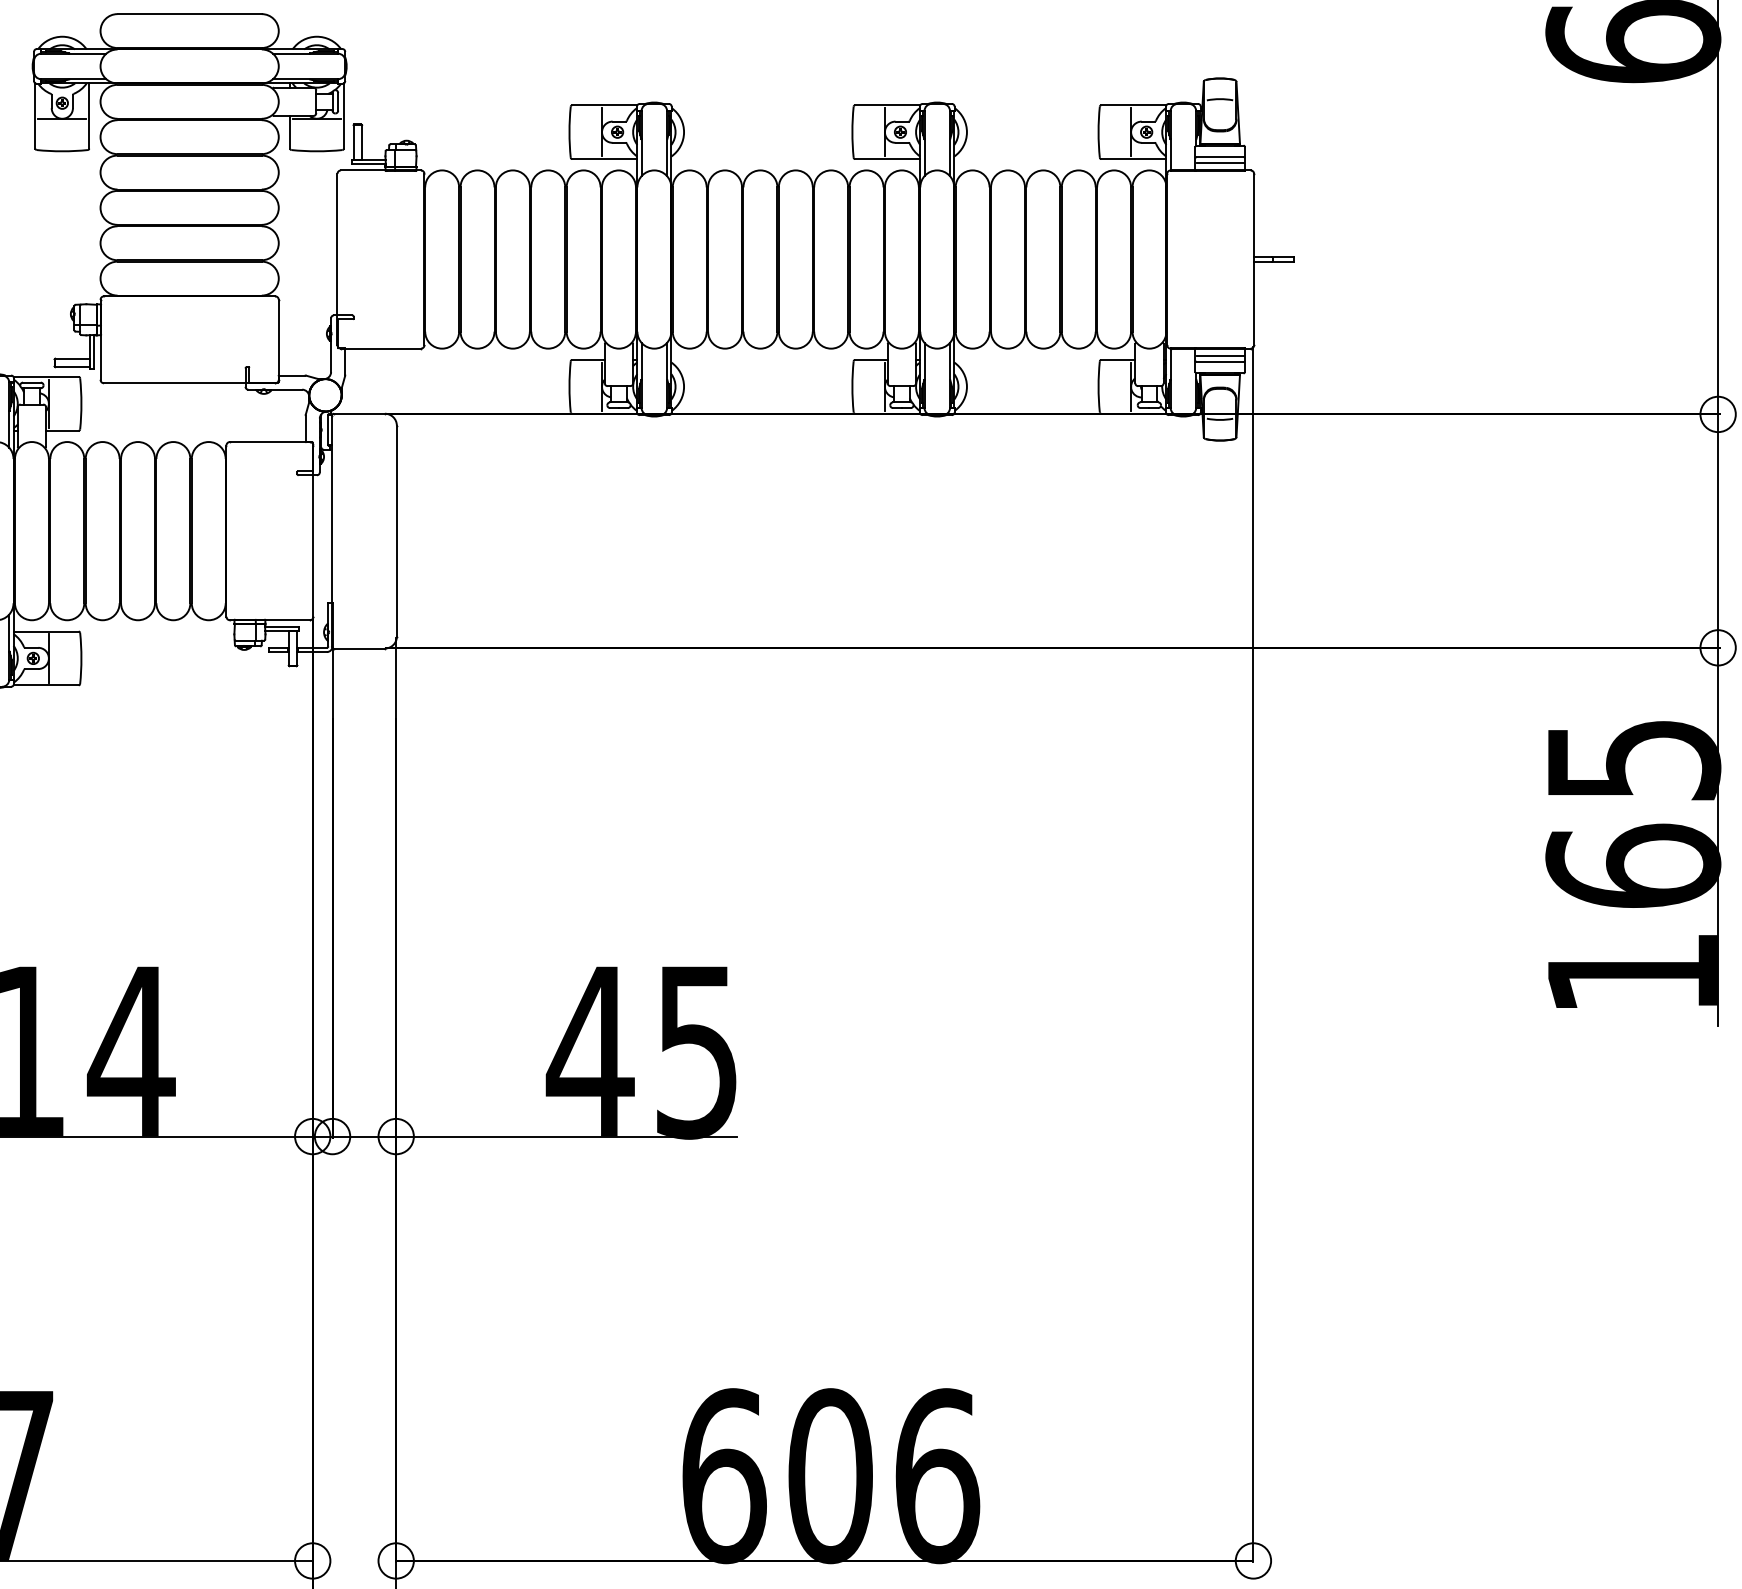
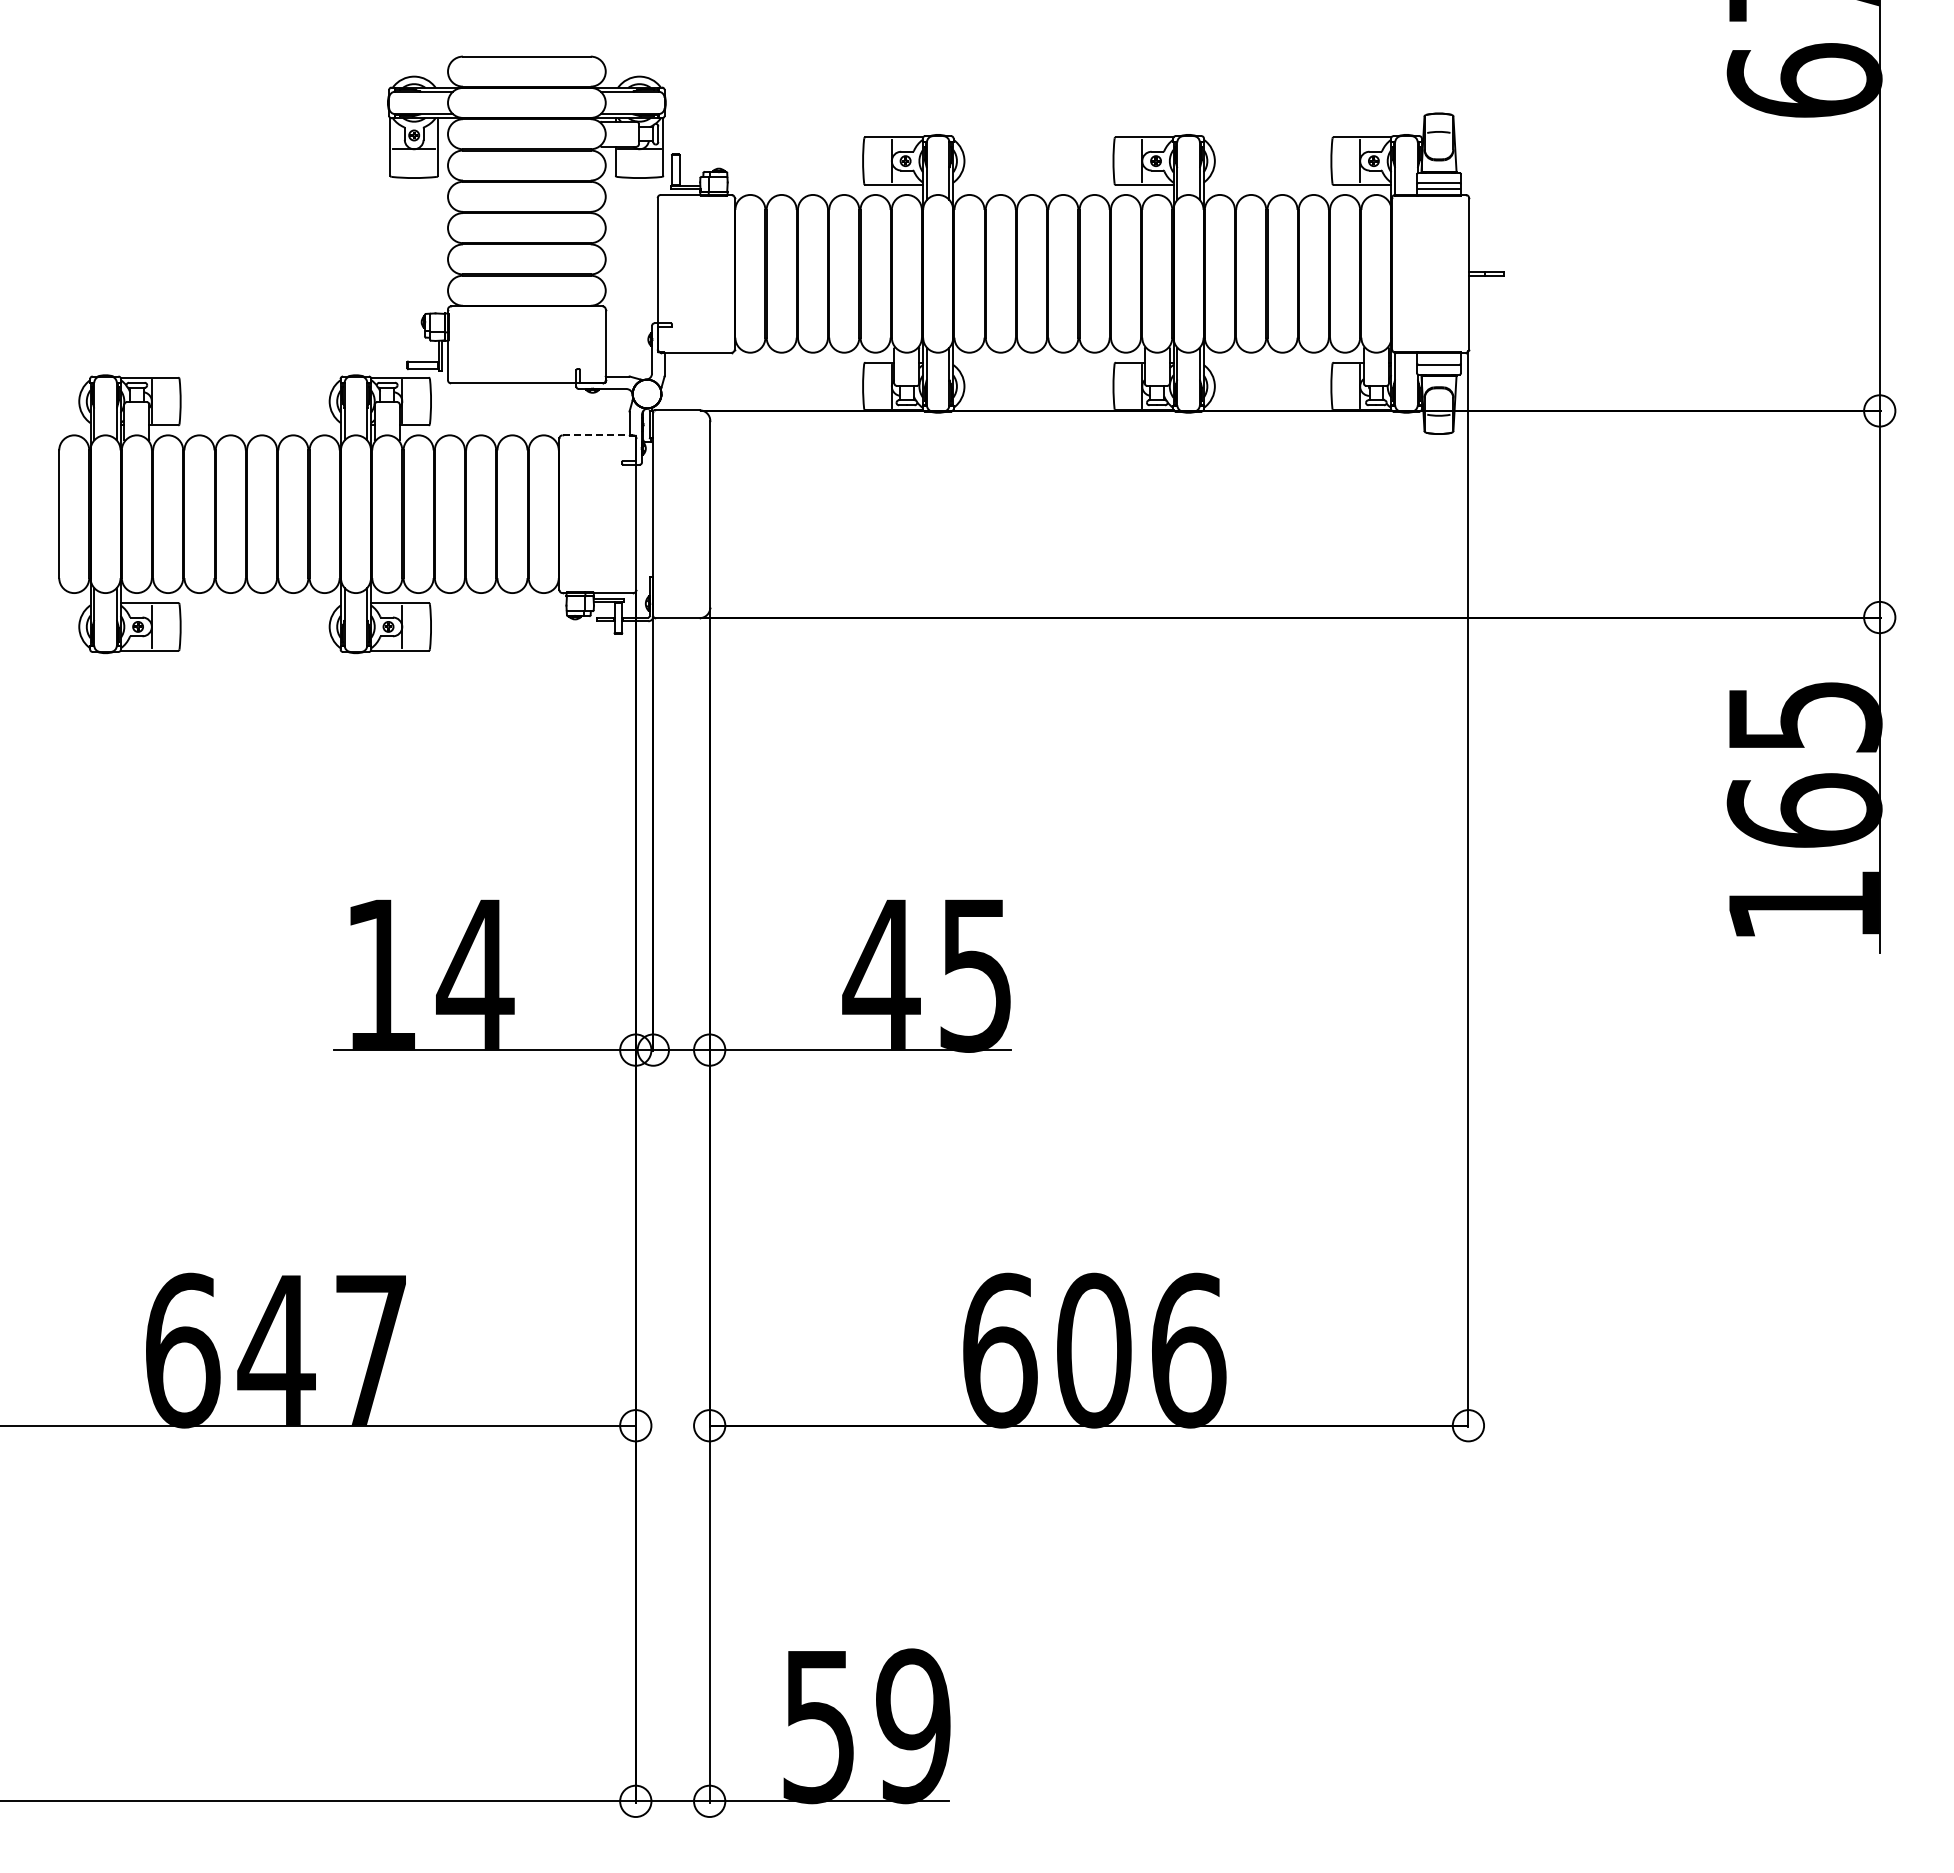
line: (1219, 355) -> (1438, 358), removed
line: (270, 442) -> (598, 435), solid -> dashed

